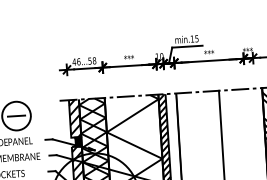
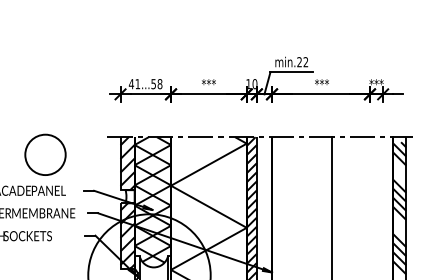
text: (194, 39) -> (302, 62), min.15 -> min.22
text: (78, 62) -> (137, 84), 46...58 -> 41...58
line: (16, 115) -> (45, 154), removed
hatch: (77, 141) -> (129, 196), removed

